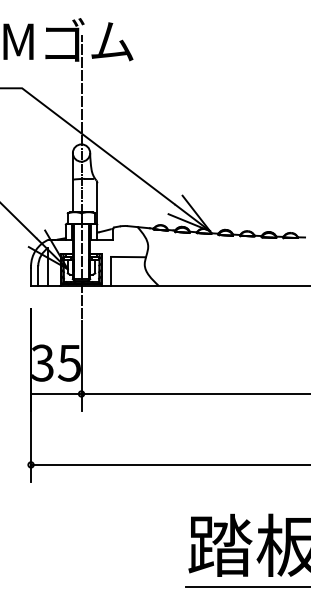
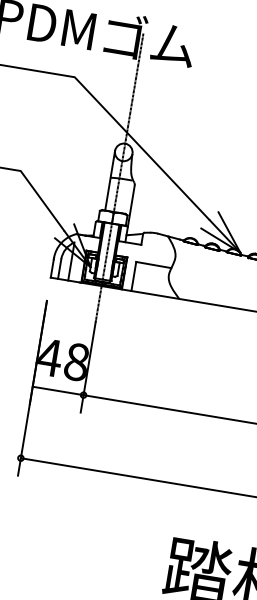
text: (56, 362) -> (63, 359), 35 -> 48

